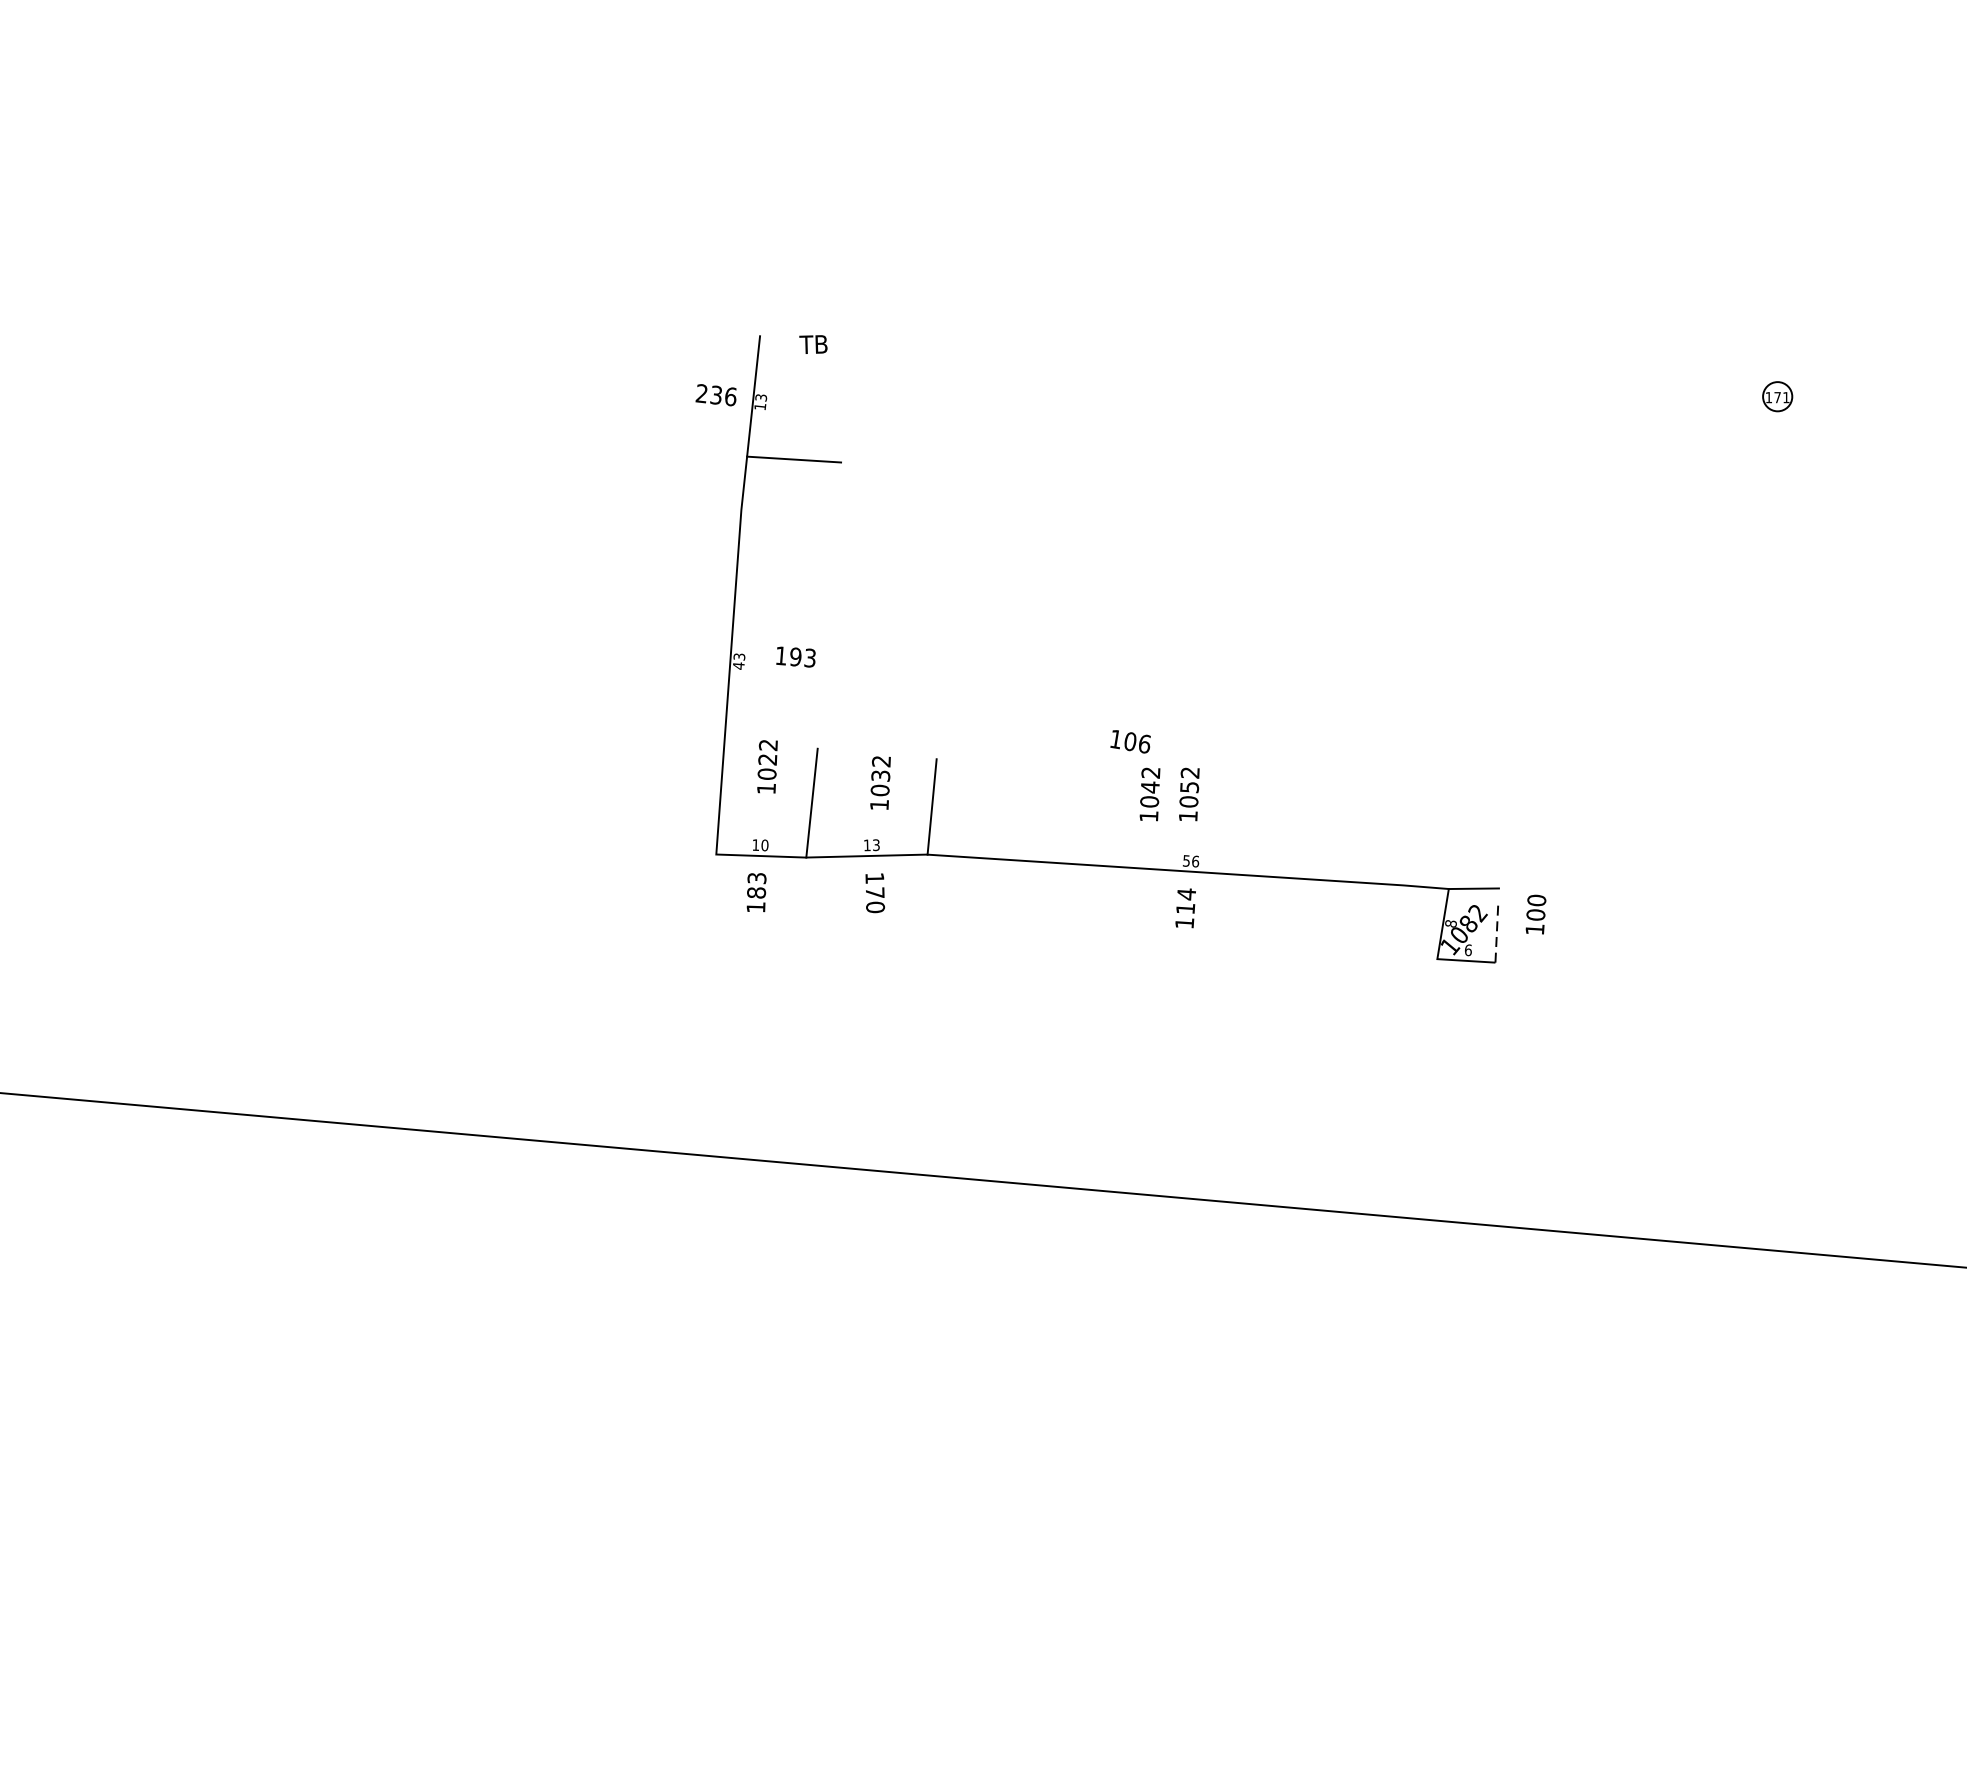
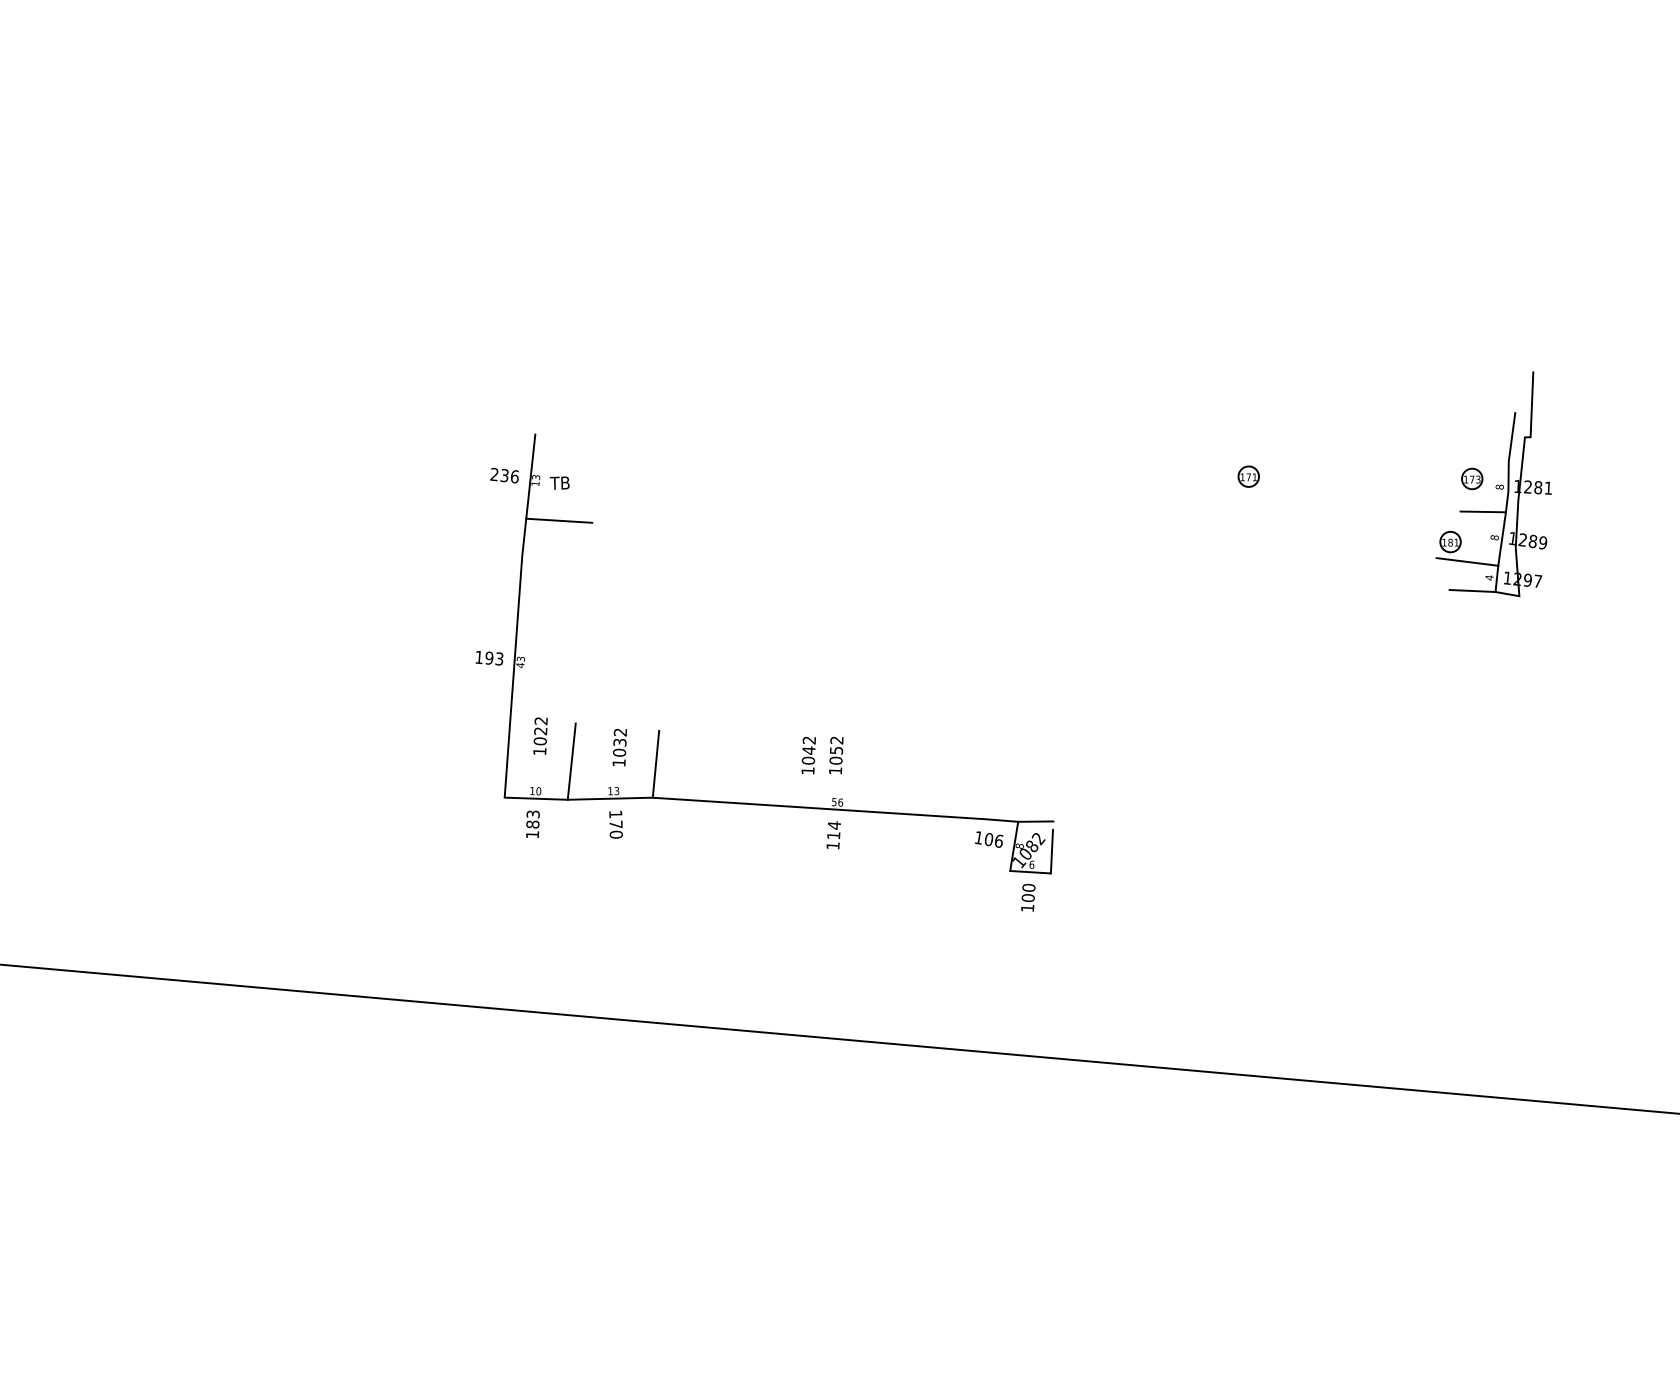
text: (813, 343) -> (559, 482), moved
text: (795, 657) -> (489, 658), moved
text: (1131, 741) -> (989, 839), moved
text: (1536, 914) -> (1028, 897), moved
line: (1496, 931) -> (1051, 851), dashed -> solid

